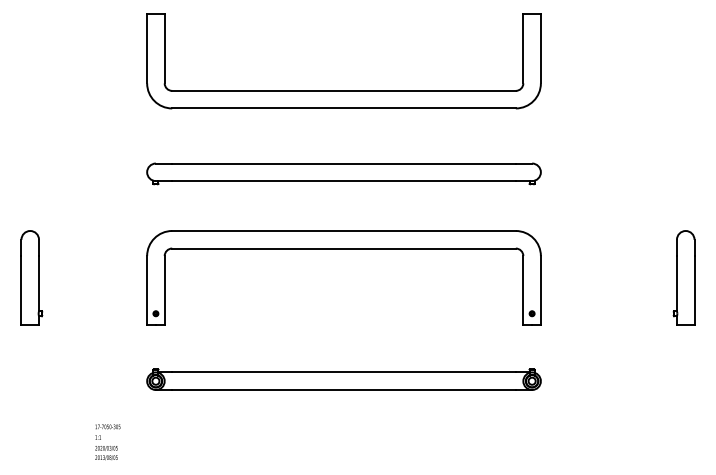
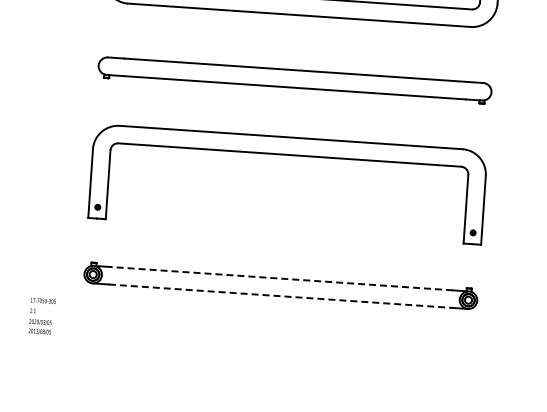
line: (344, 372) -> (281, 278), solid -> dashed
line: (344, 390) -> (280, 296), solid -> dashed
text: (107, 442) -> (41, 316), moved

